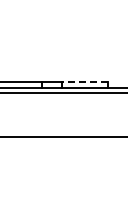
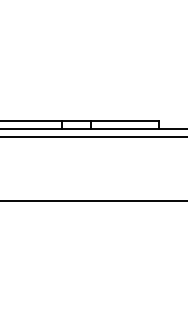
line: (84, 82) -> (124, 121), dashed -> solid

